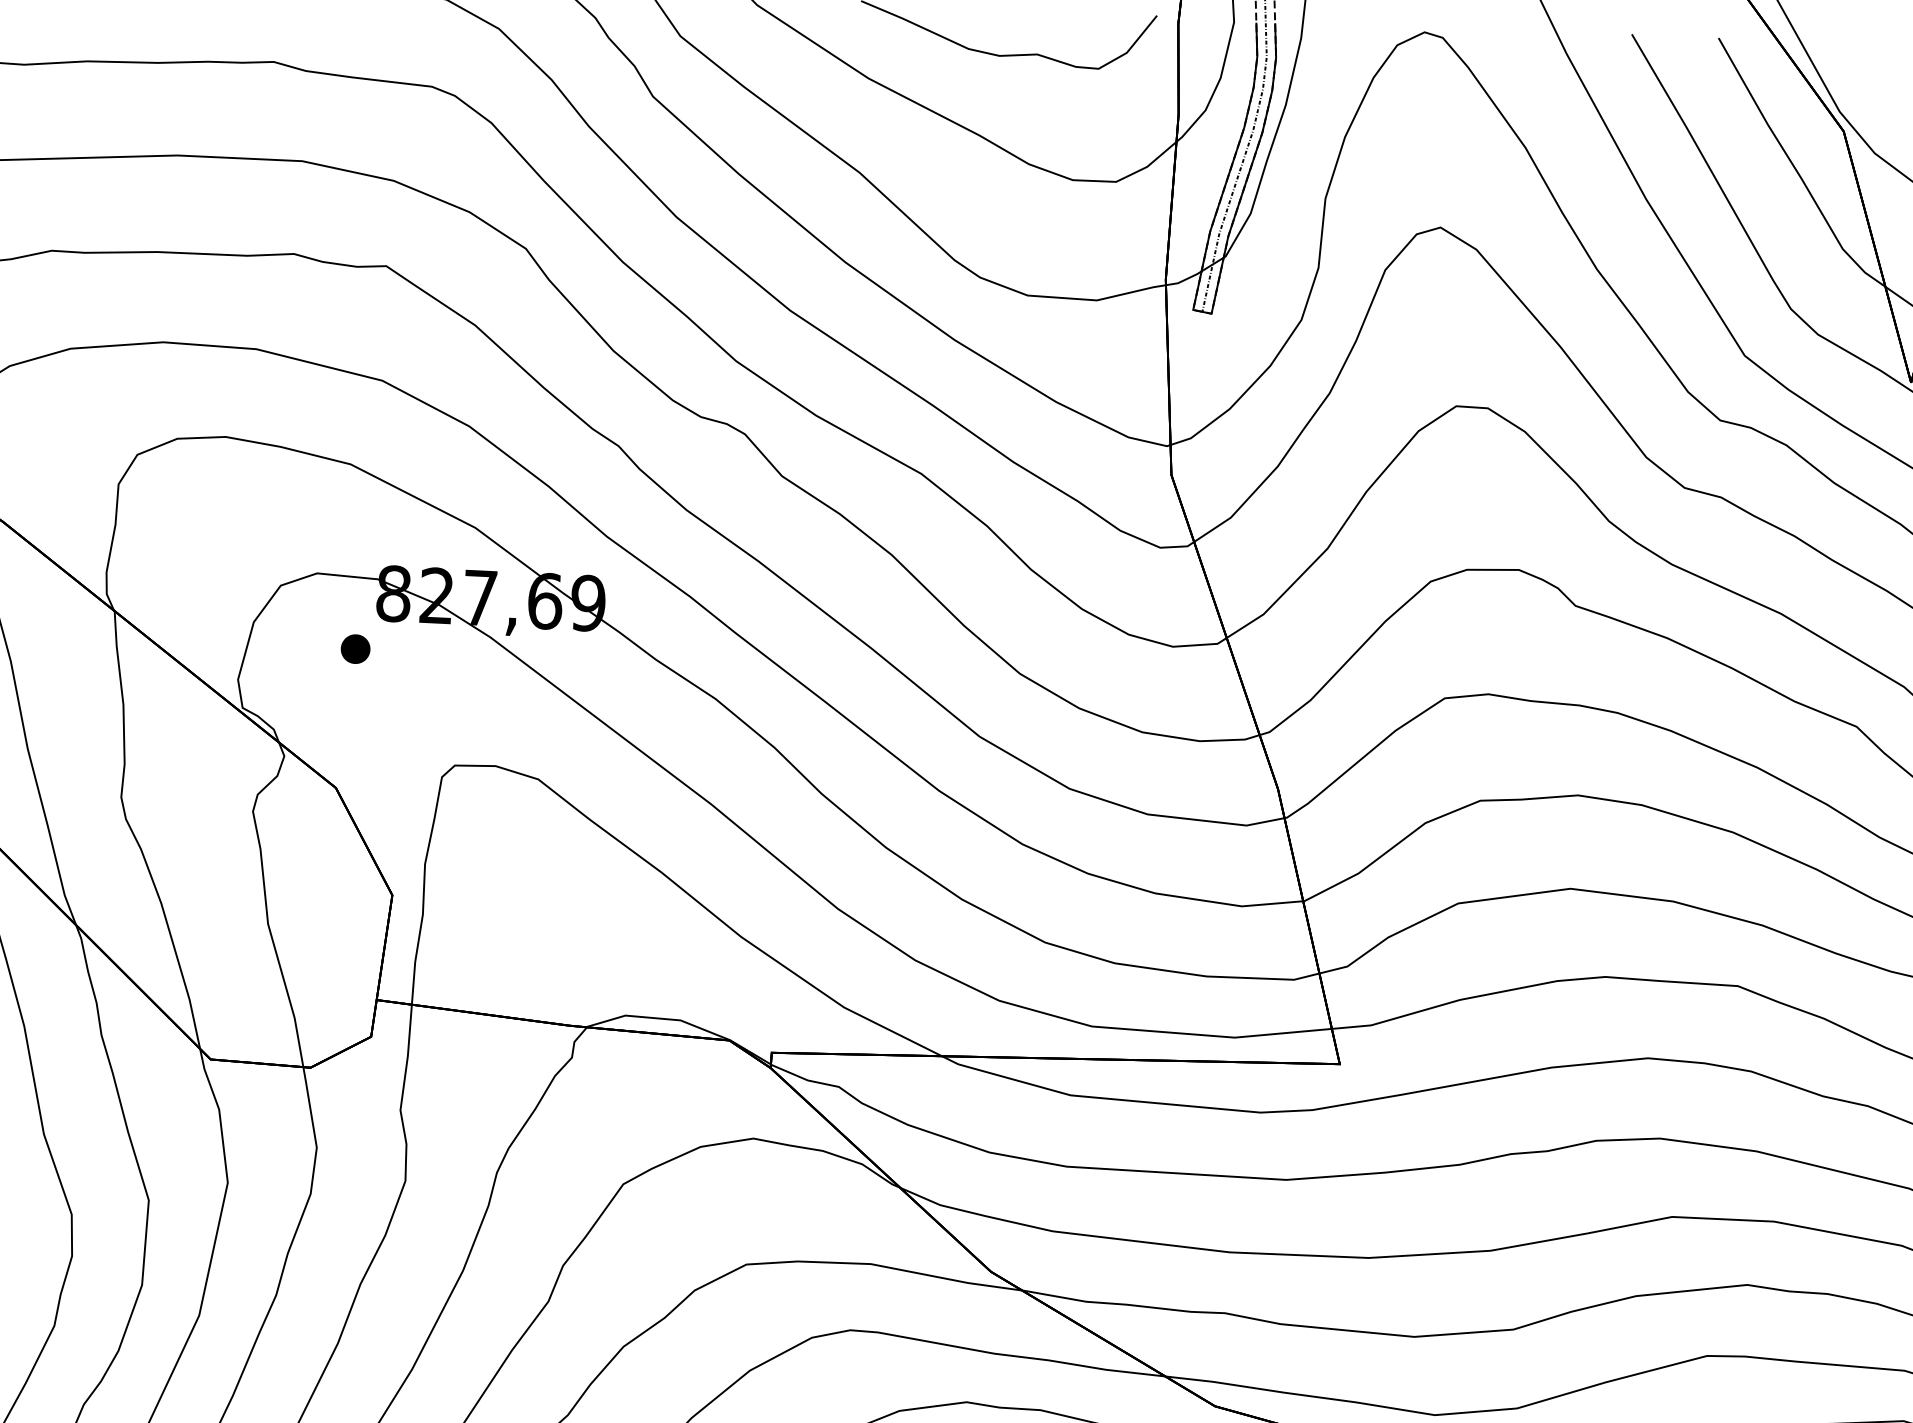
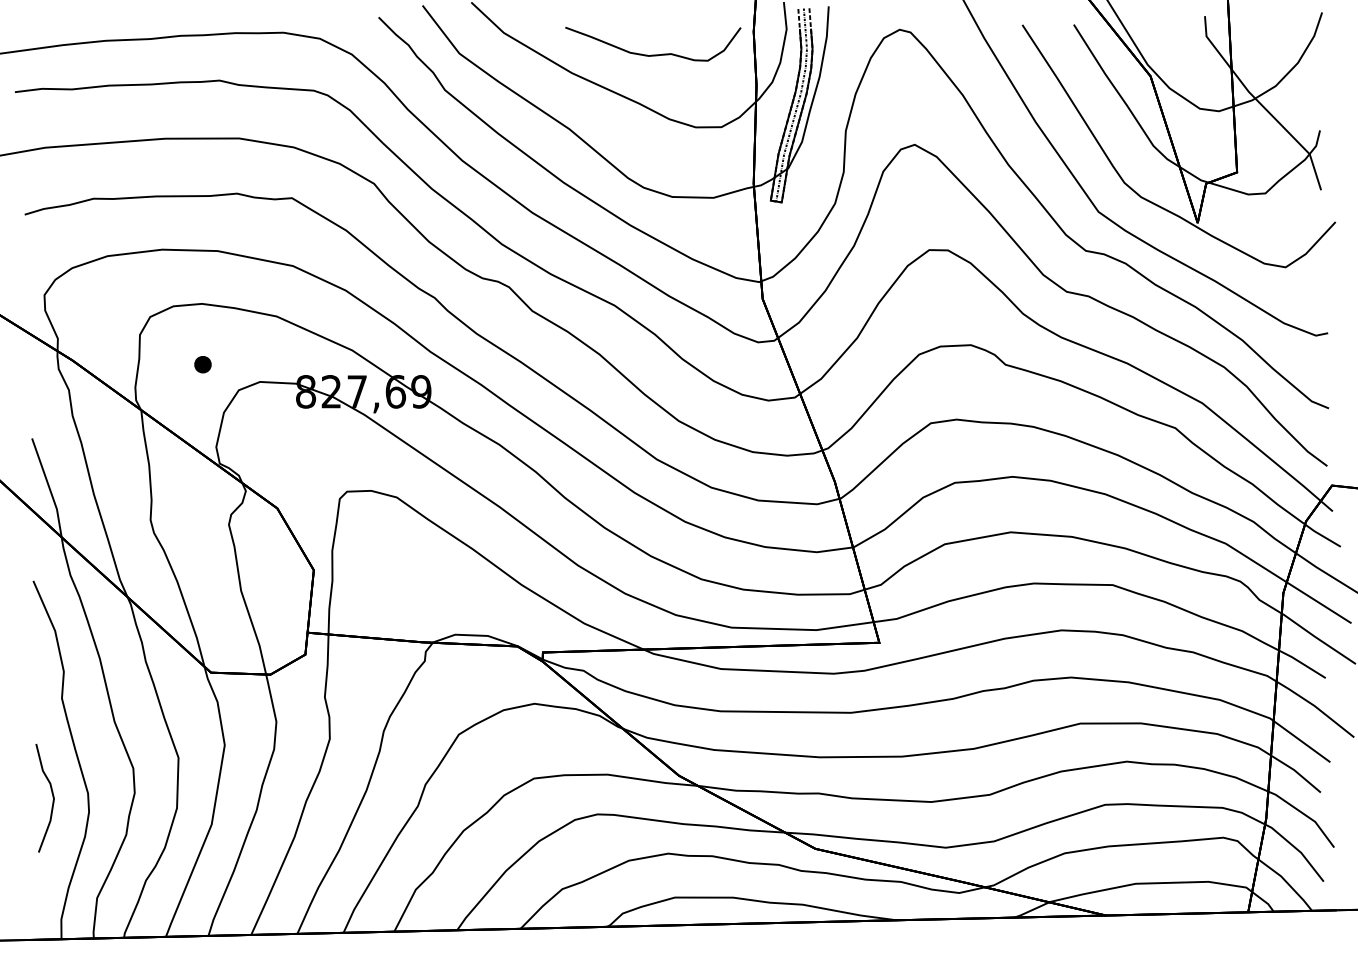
part: (354, 648) -> (202, 364), moved

